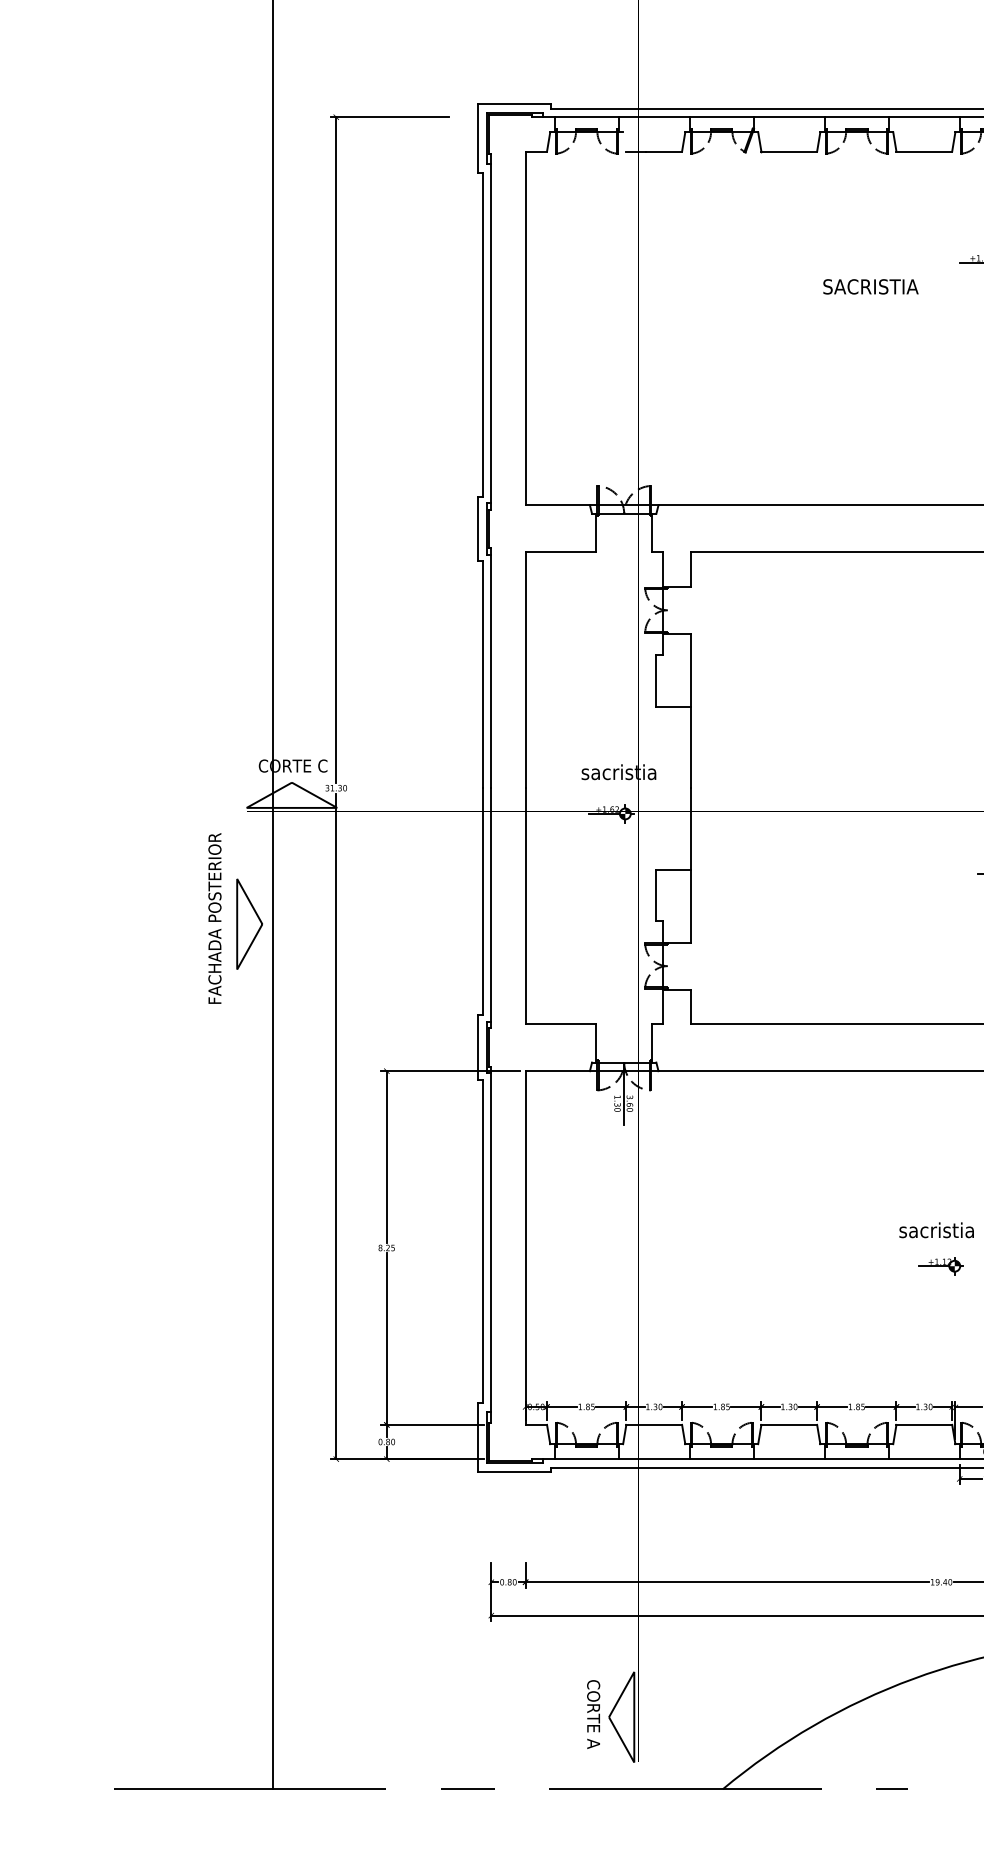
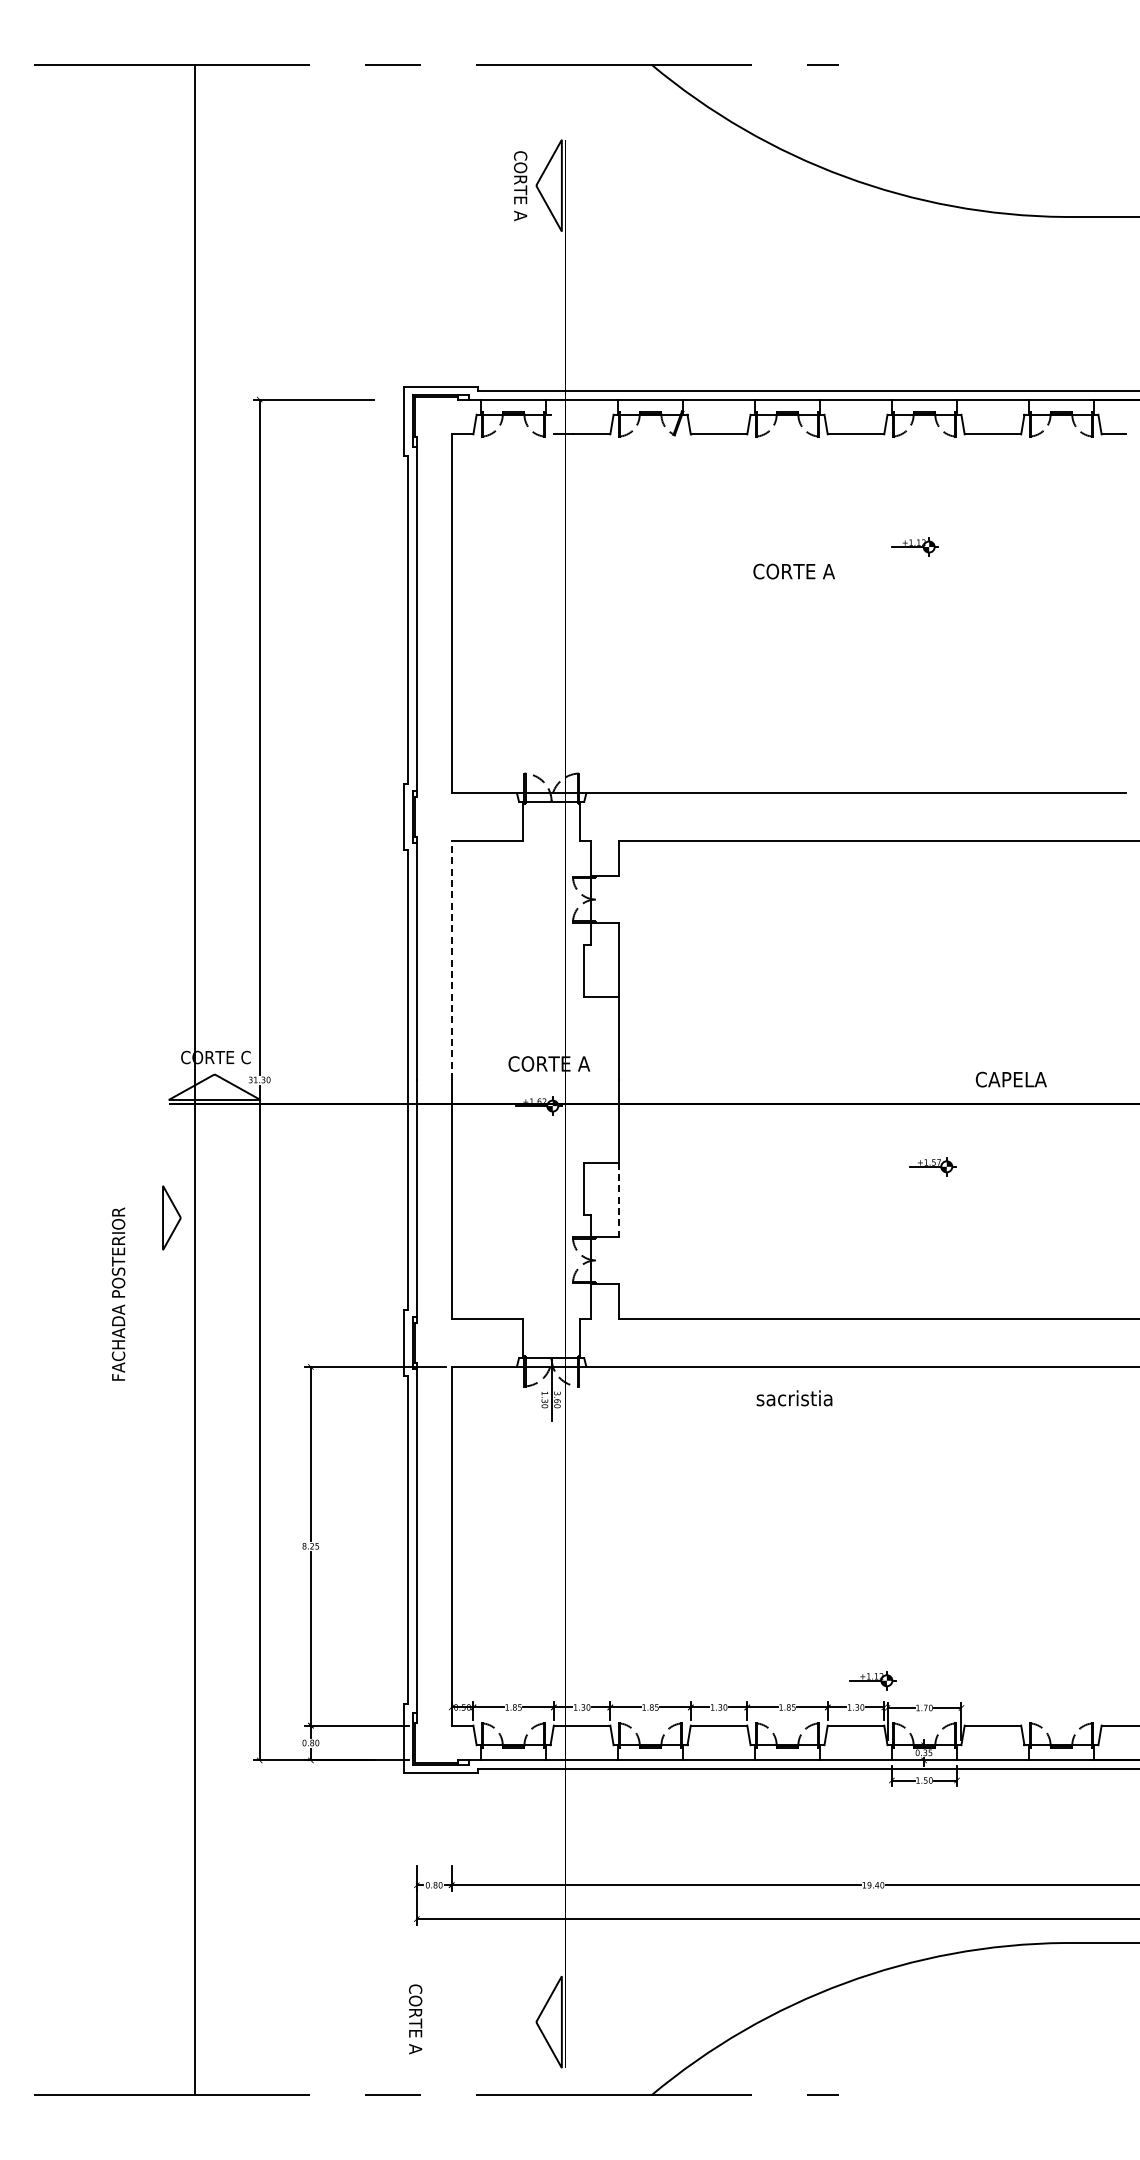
text: (870, 286) -> (801, 571), SACRISTIA -> CORTE A
line: (525, 670) -> (451, 960), solid -> dashed
text: (622, 771) -> (549, 1063), sacristia -> CORTE A
line: (691, 906) -> (619, 1199), solid -> dashed
text: (214, 917) -> (118, 1293), moved
part: (249, 923) -> (171, 1217), size x0.7
text: (936, 1230) -> (794, 1398), moved
part: (940, 1265) -> (872, 1680), moved
text: (593, 1714) -> (415, 2019), moved

